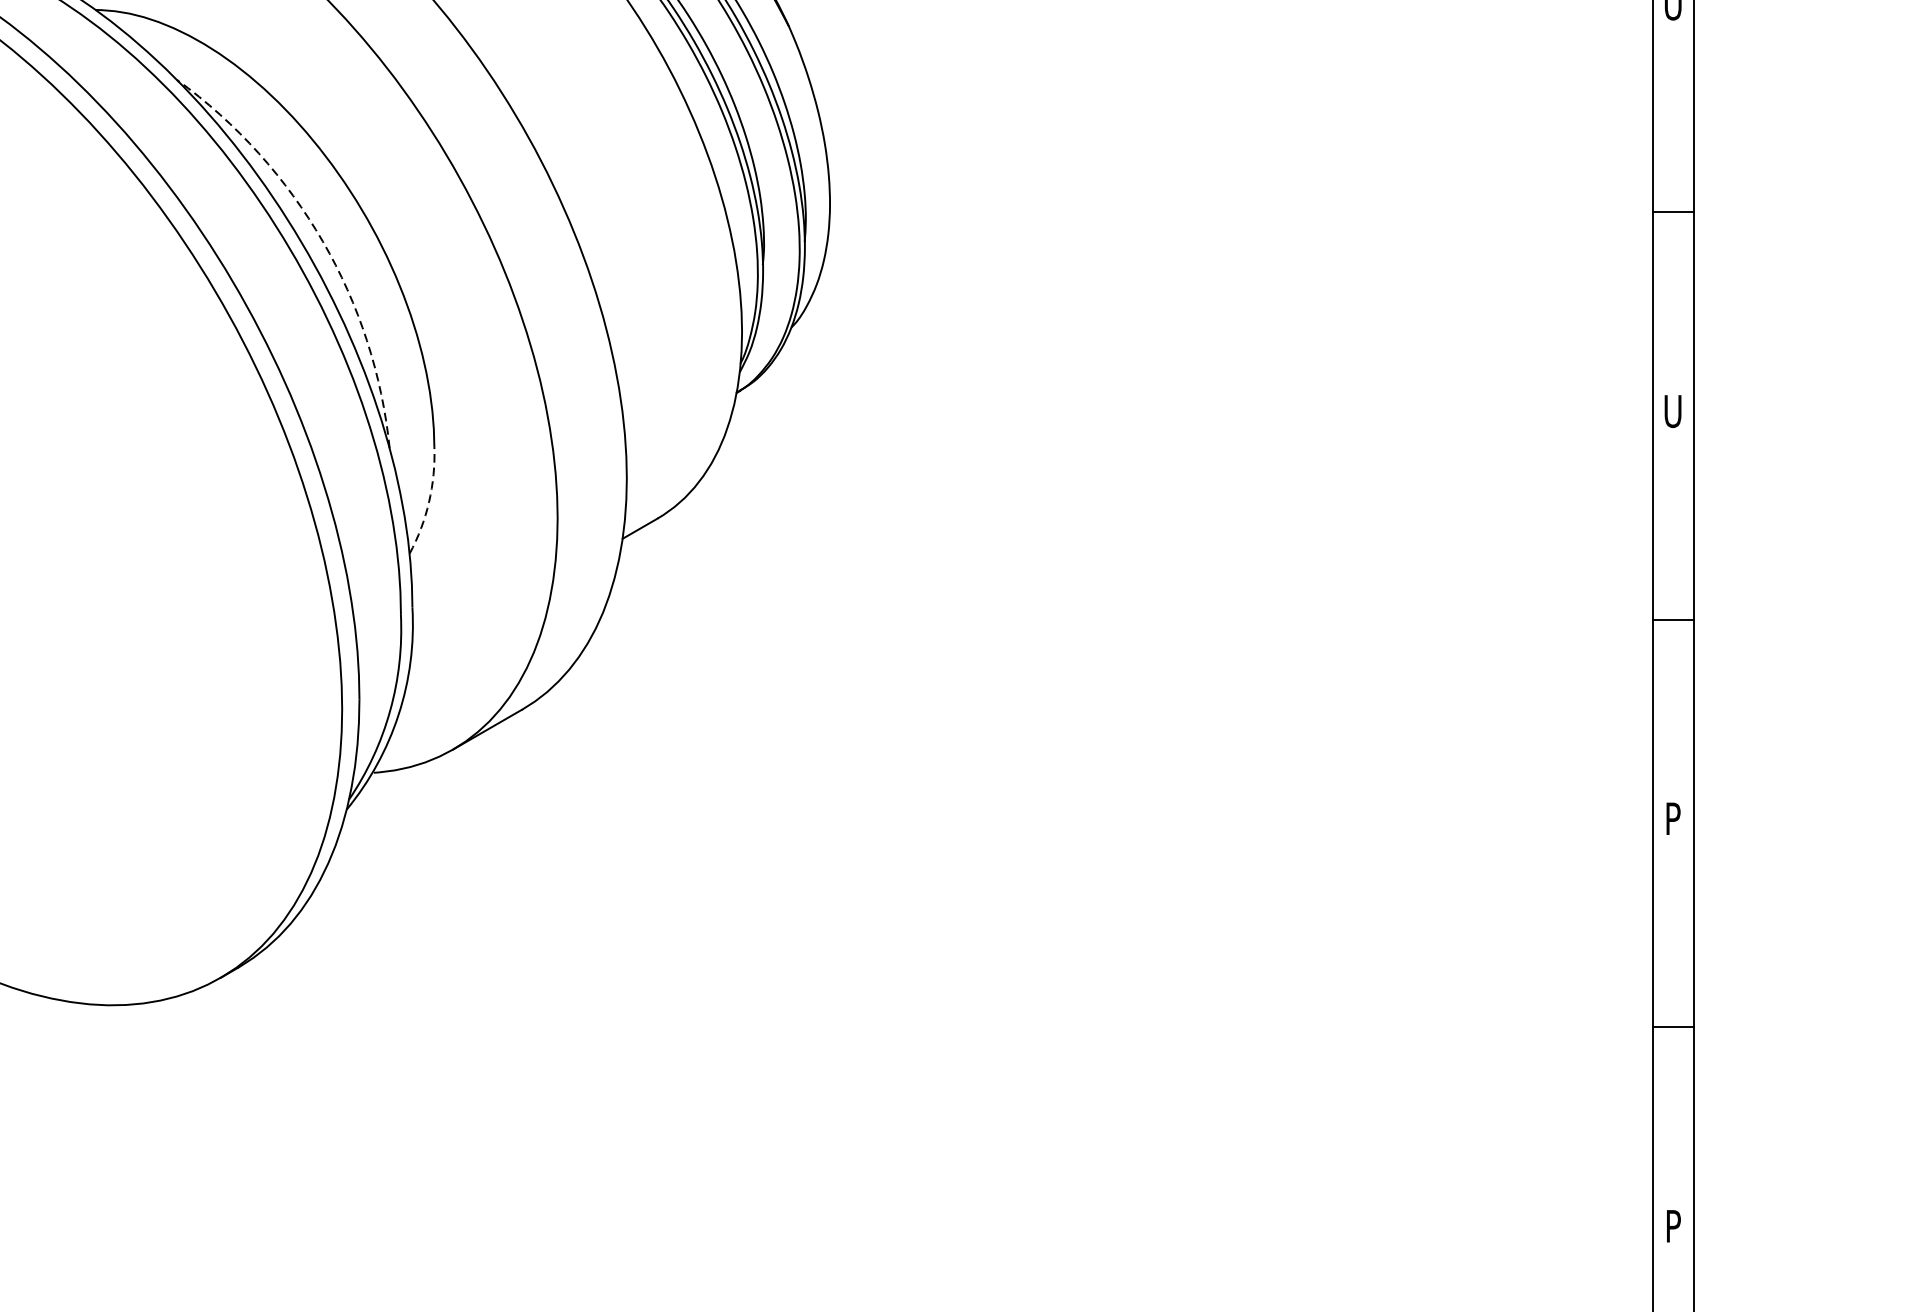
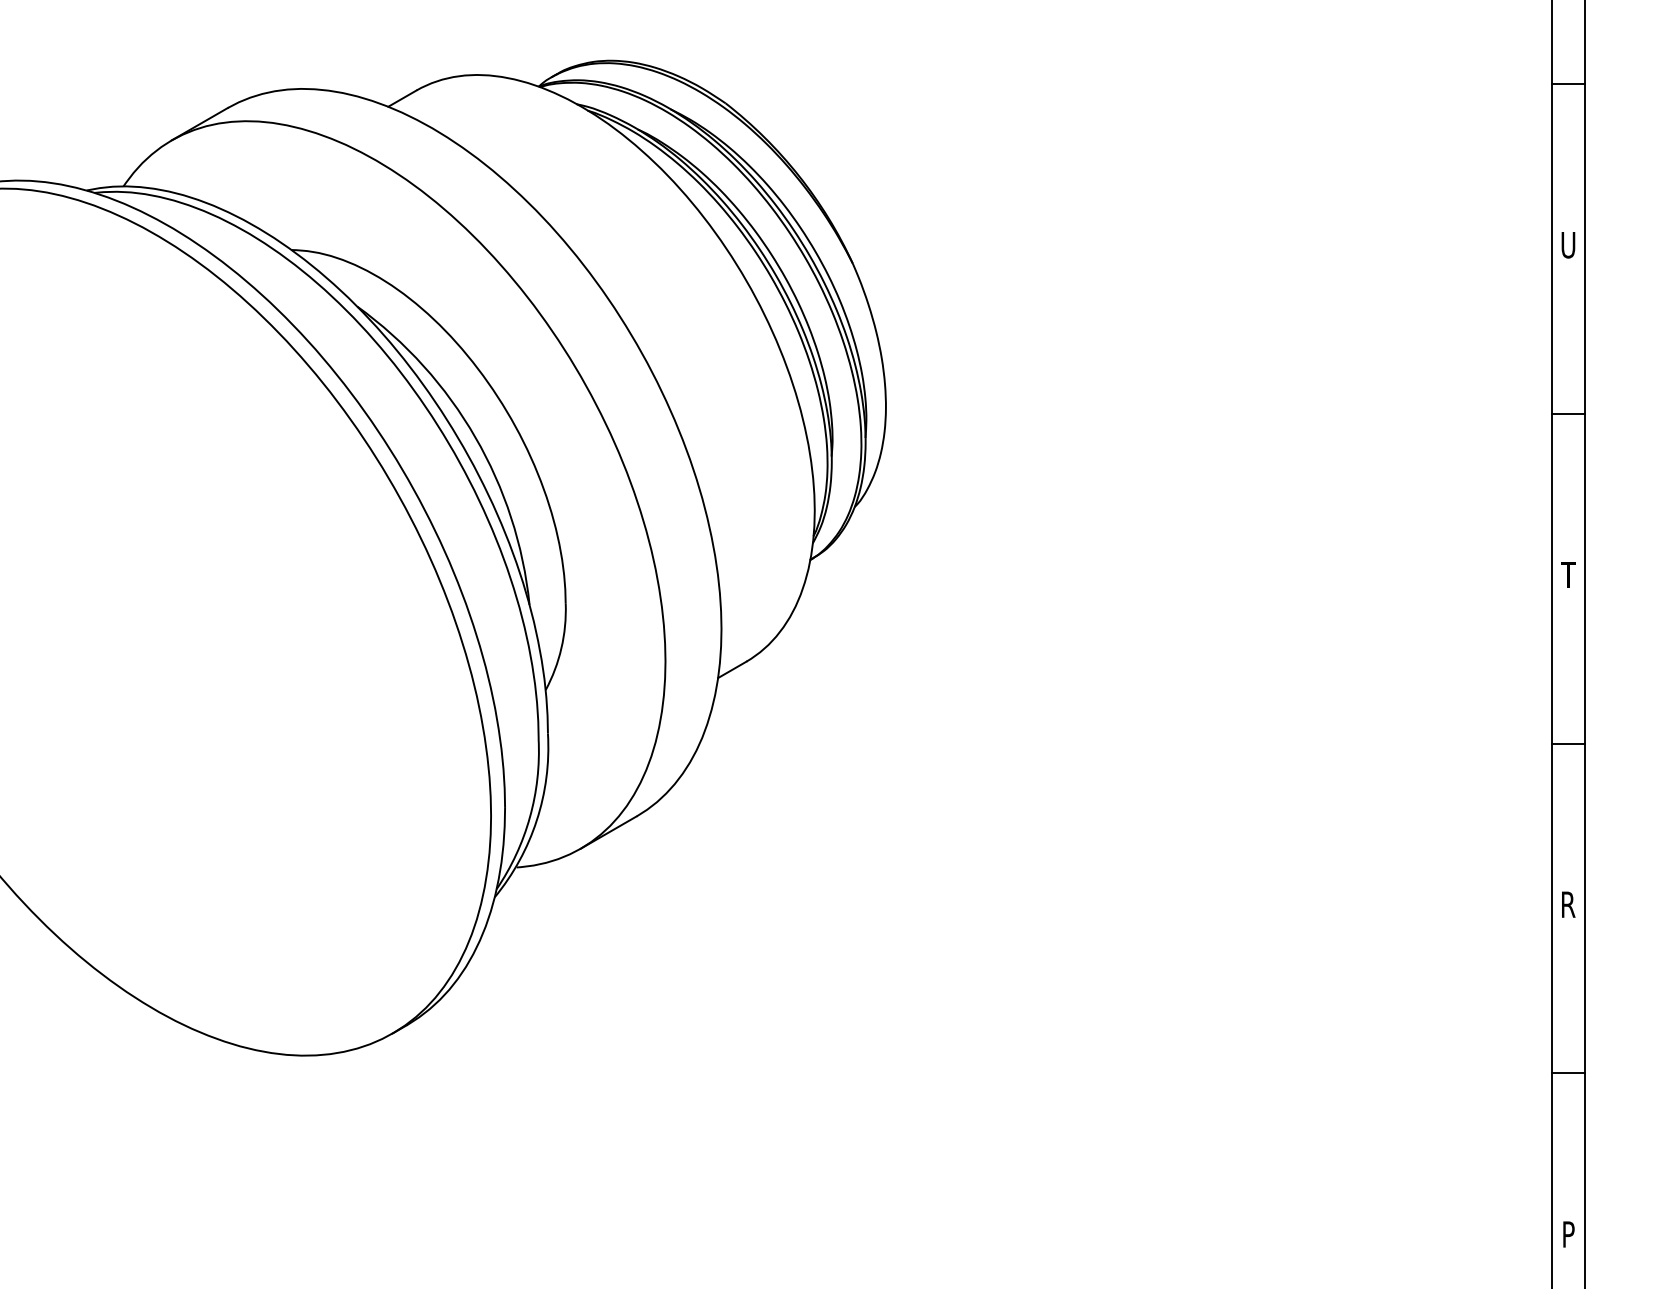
arc: (322, 241) -> (475, 437), dashed -> solid
text: (1673, 410) -> (1568, 574), U -> T
arc: (429, 502) -> (561, 648), dashed -> solid
text: (1673, 818) -> (1568, 904), P -> R

